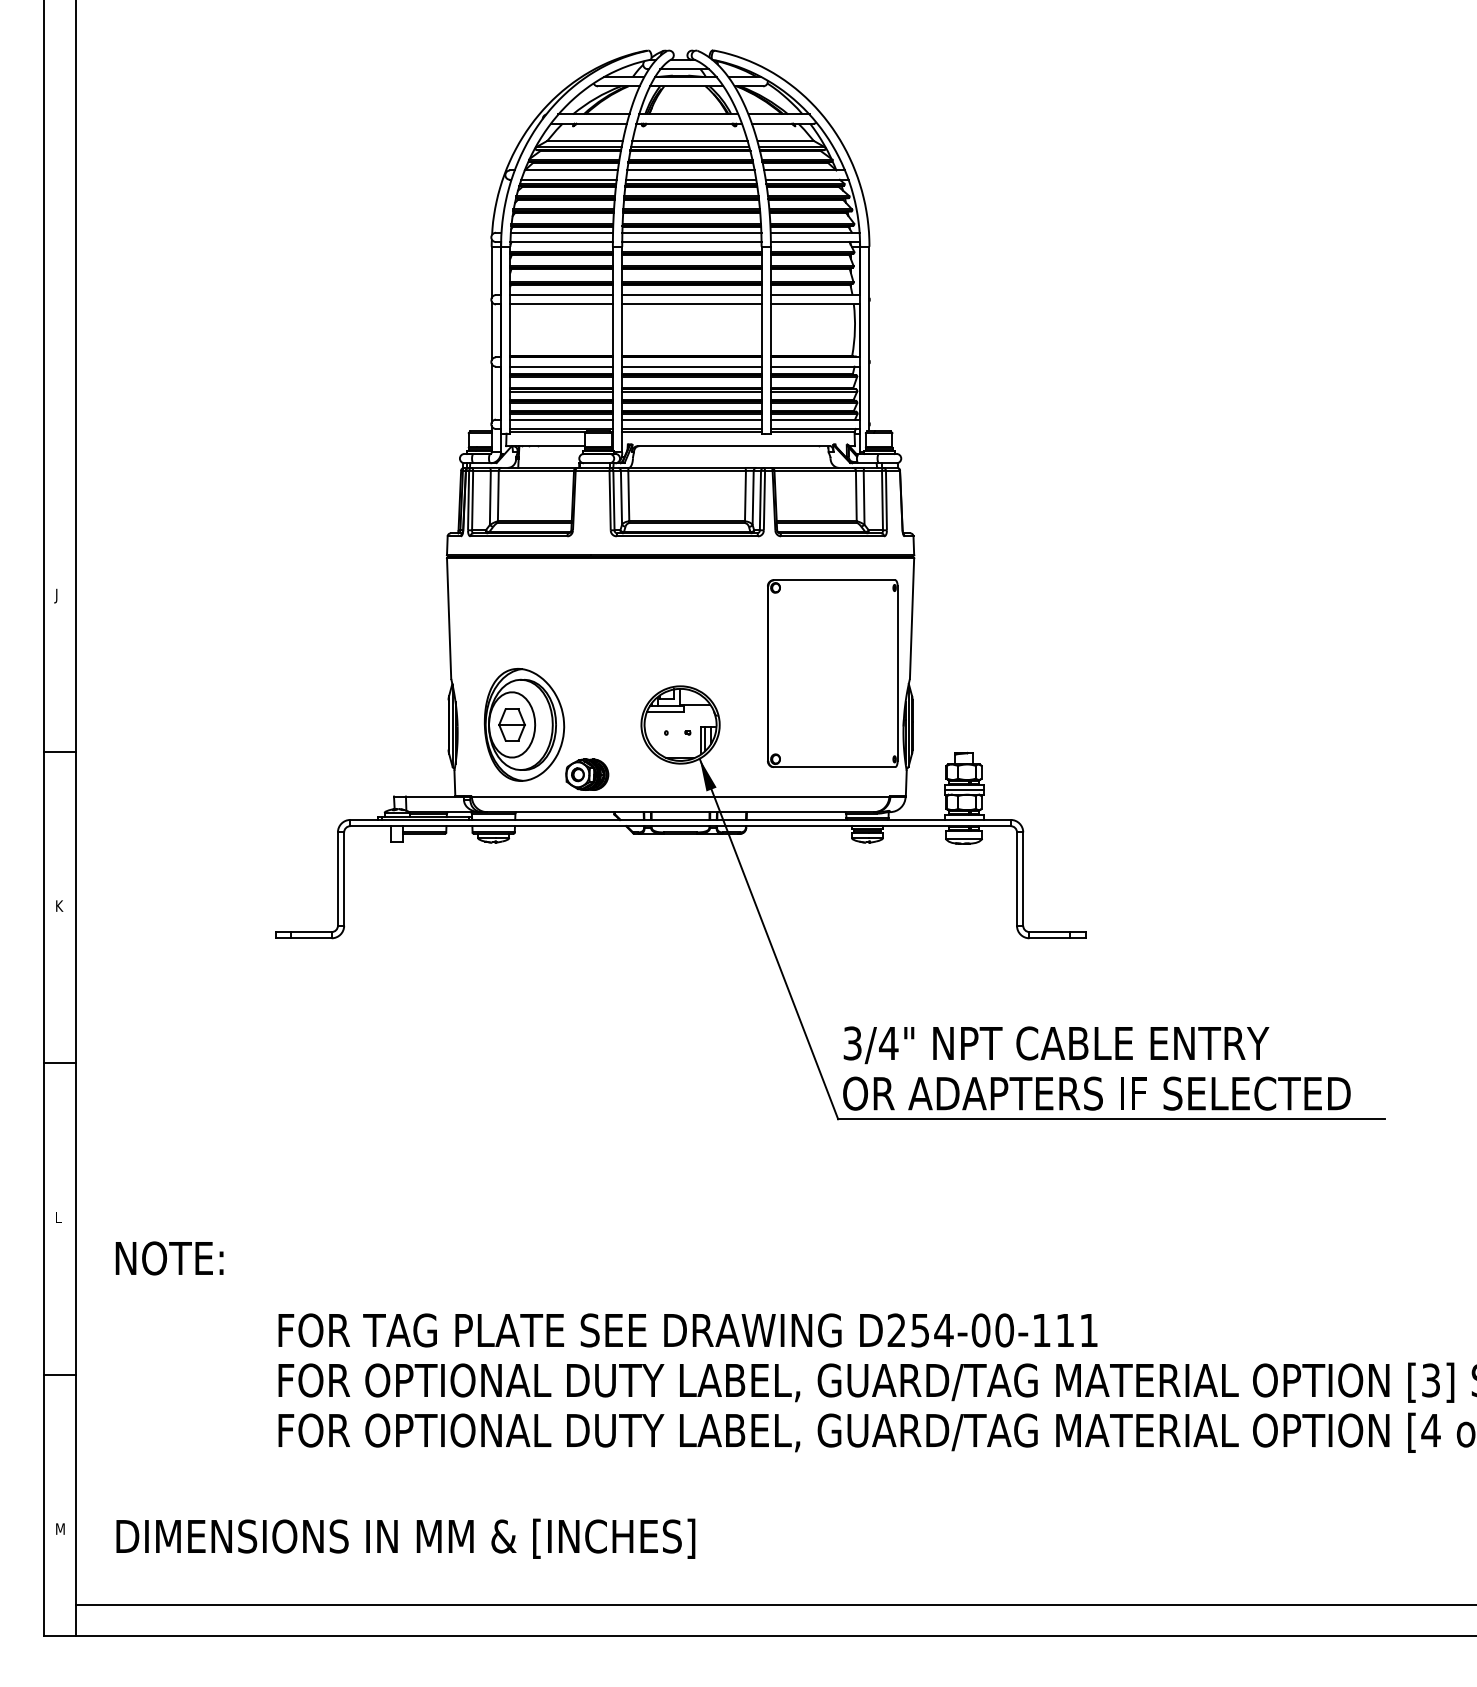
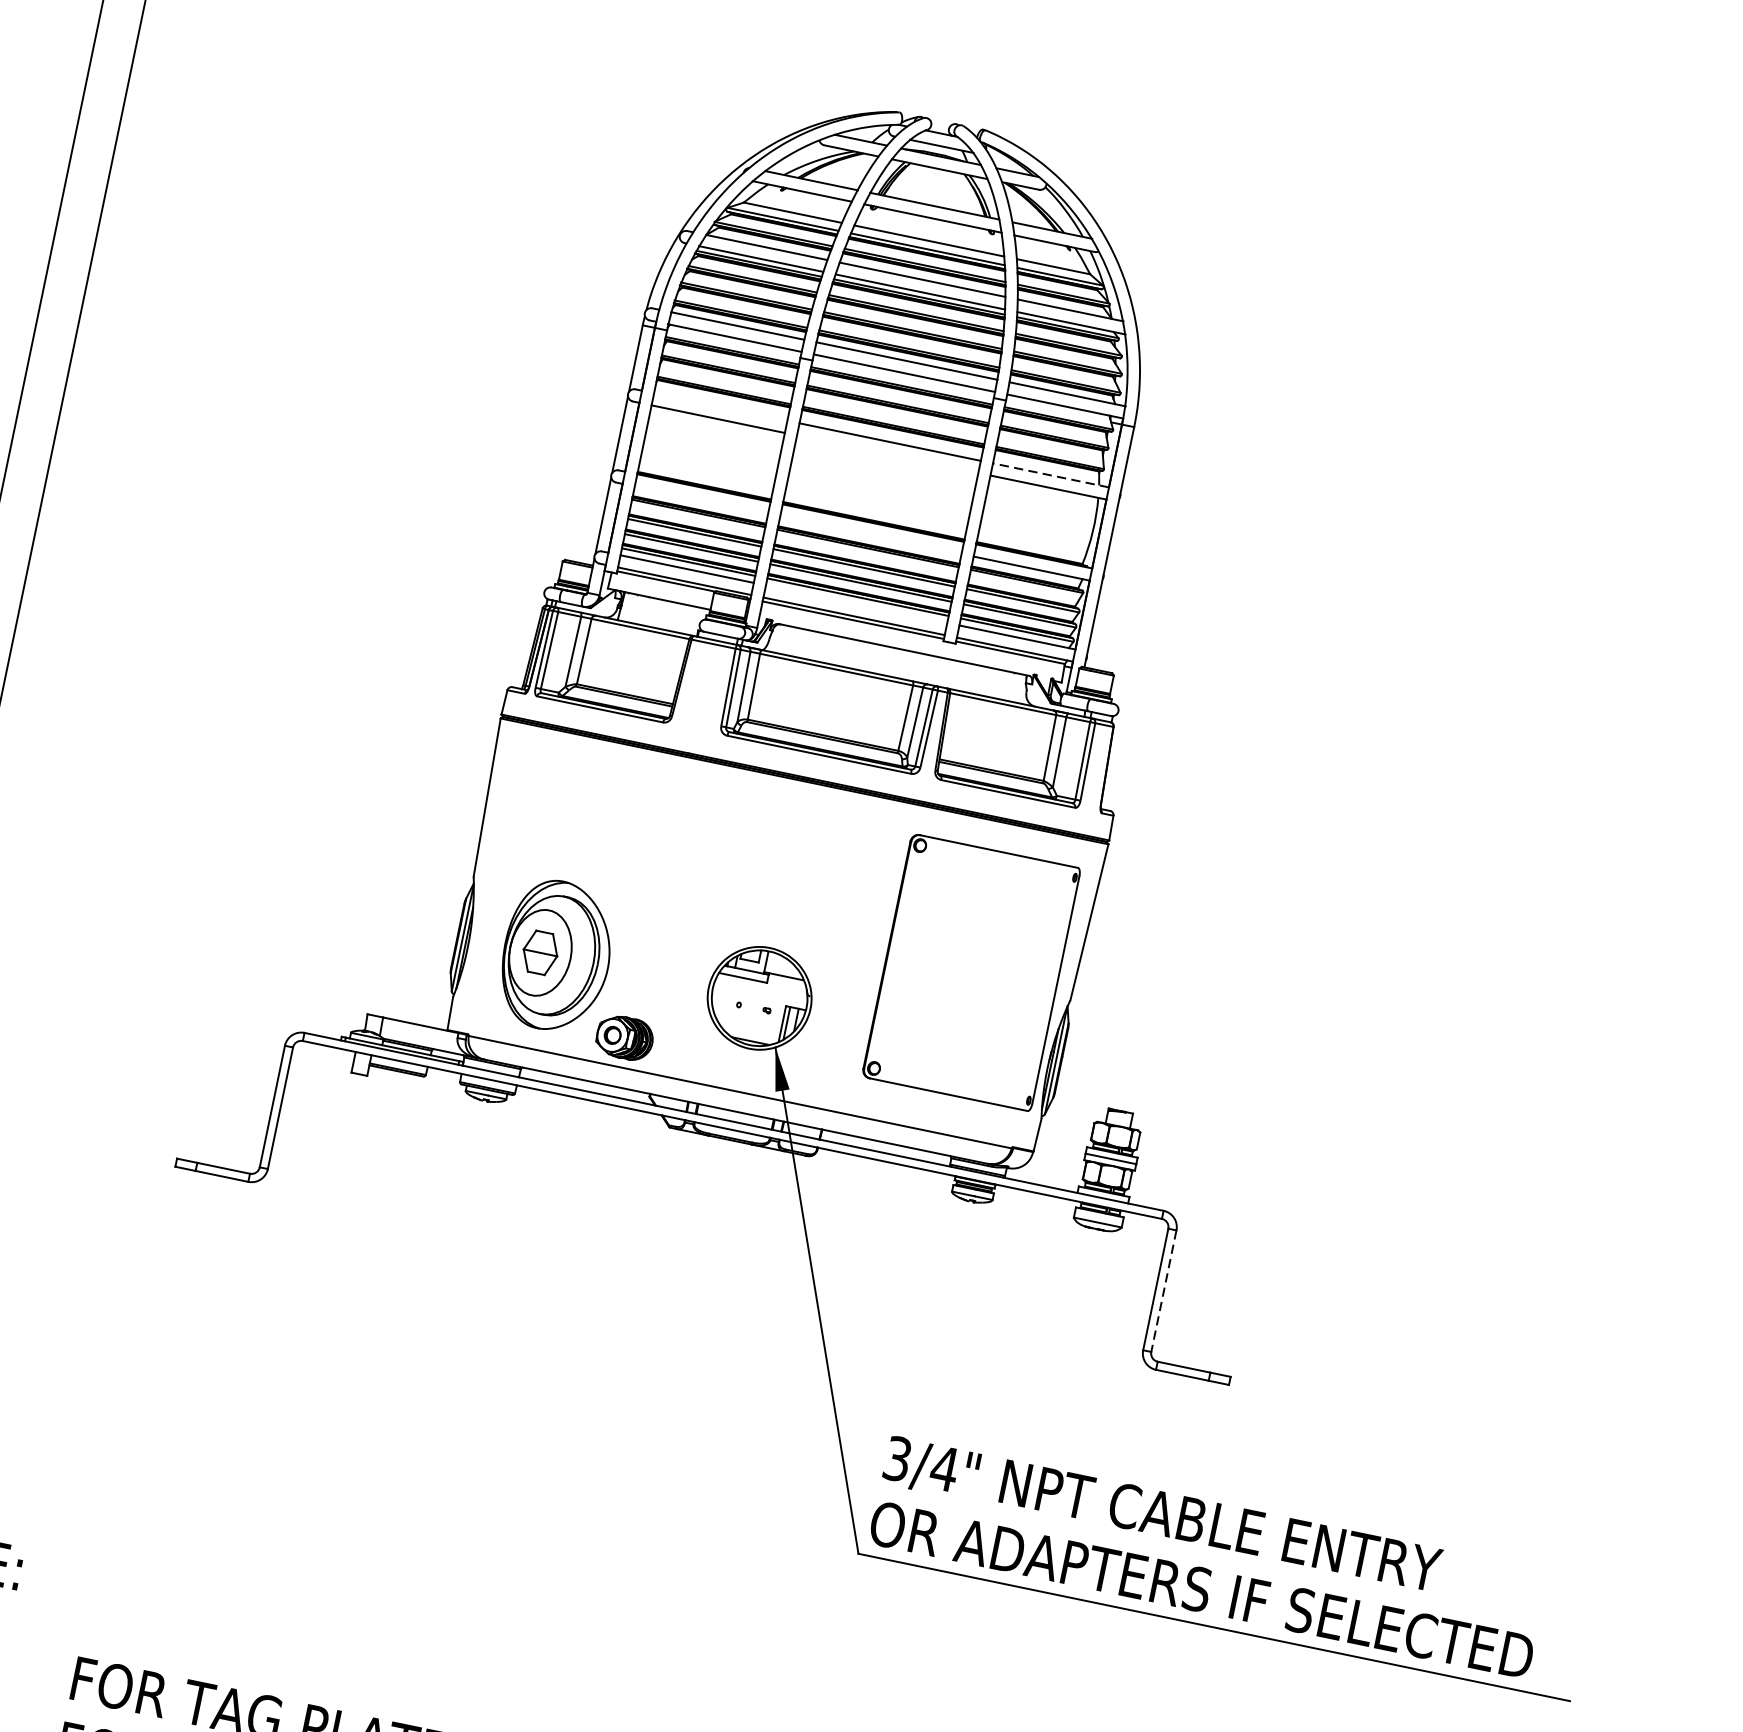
line: (561, 295) -> (720, 407), removed
line: (815, 295) -> (1050, 475), solid -> dashed
line: (691, 304) -> (887, 454), removed
line: (561, 366) -> (701, 499), removed
line: (691, 366) -> (870, 534), removed
line: (691, 419) -> (856, 603), removed
line: (1023, 879) -> (1164, 1291), solid -> dashed

